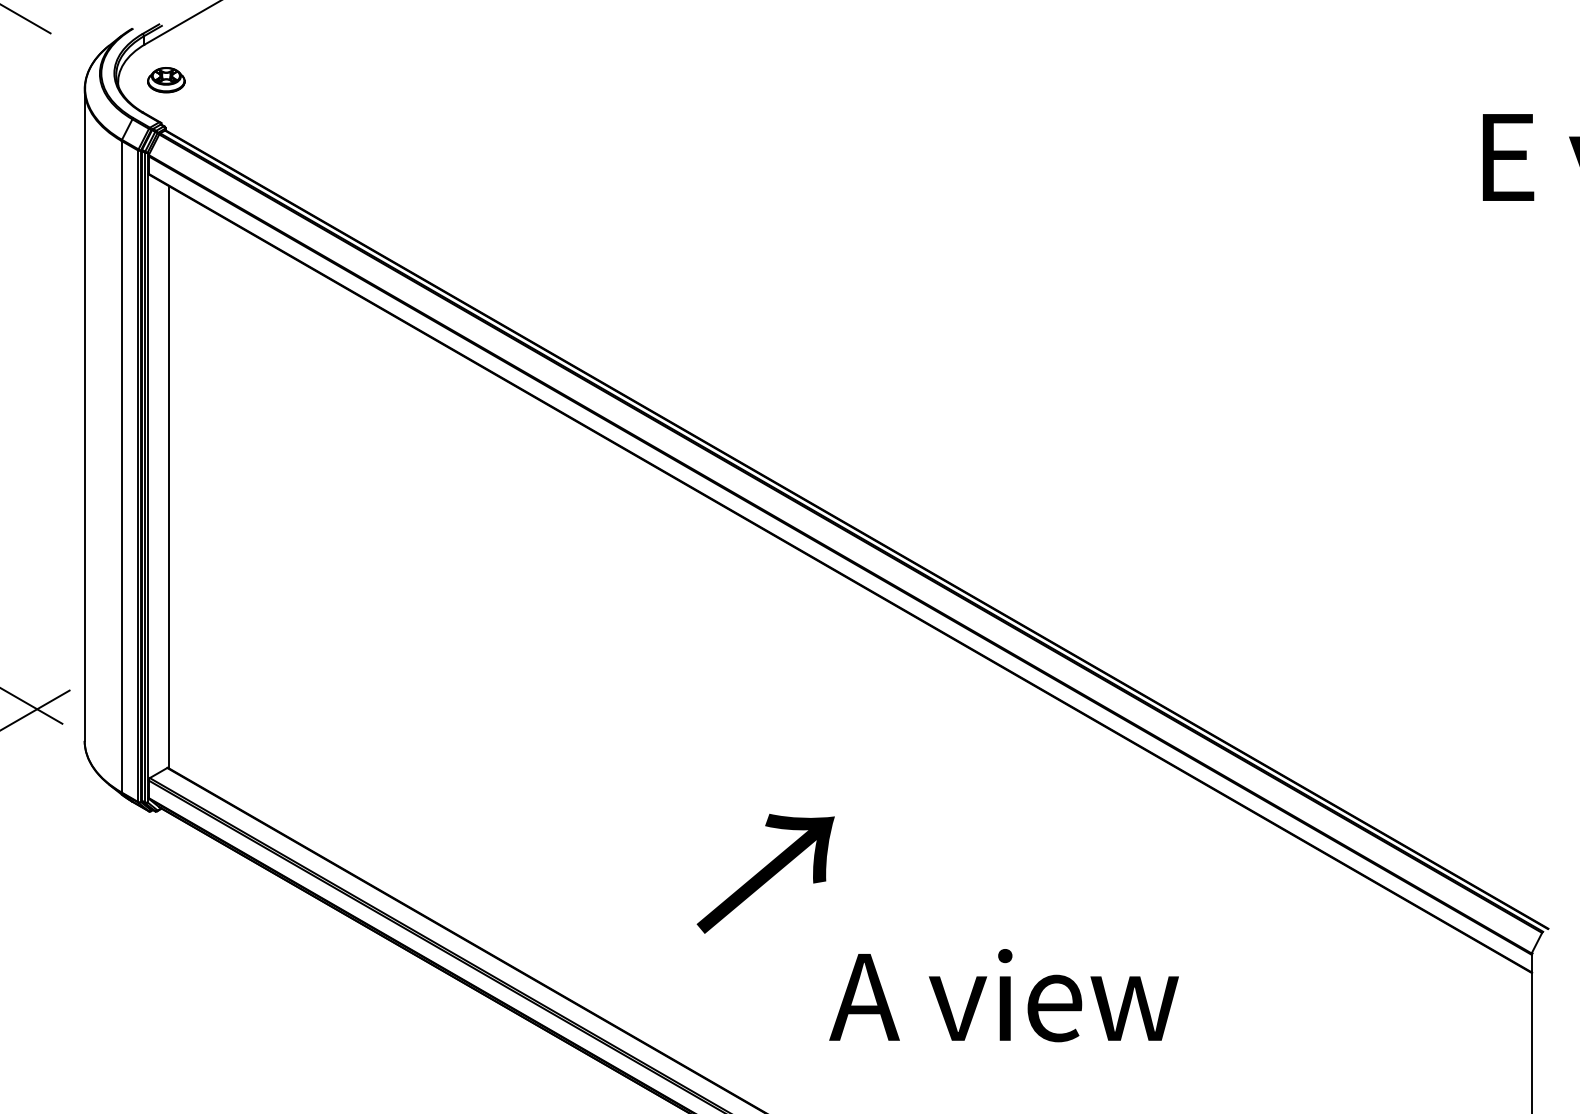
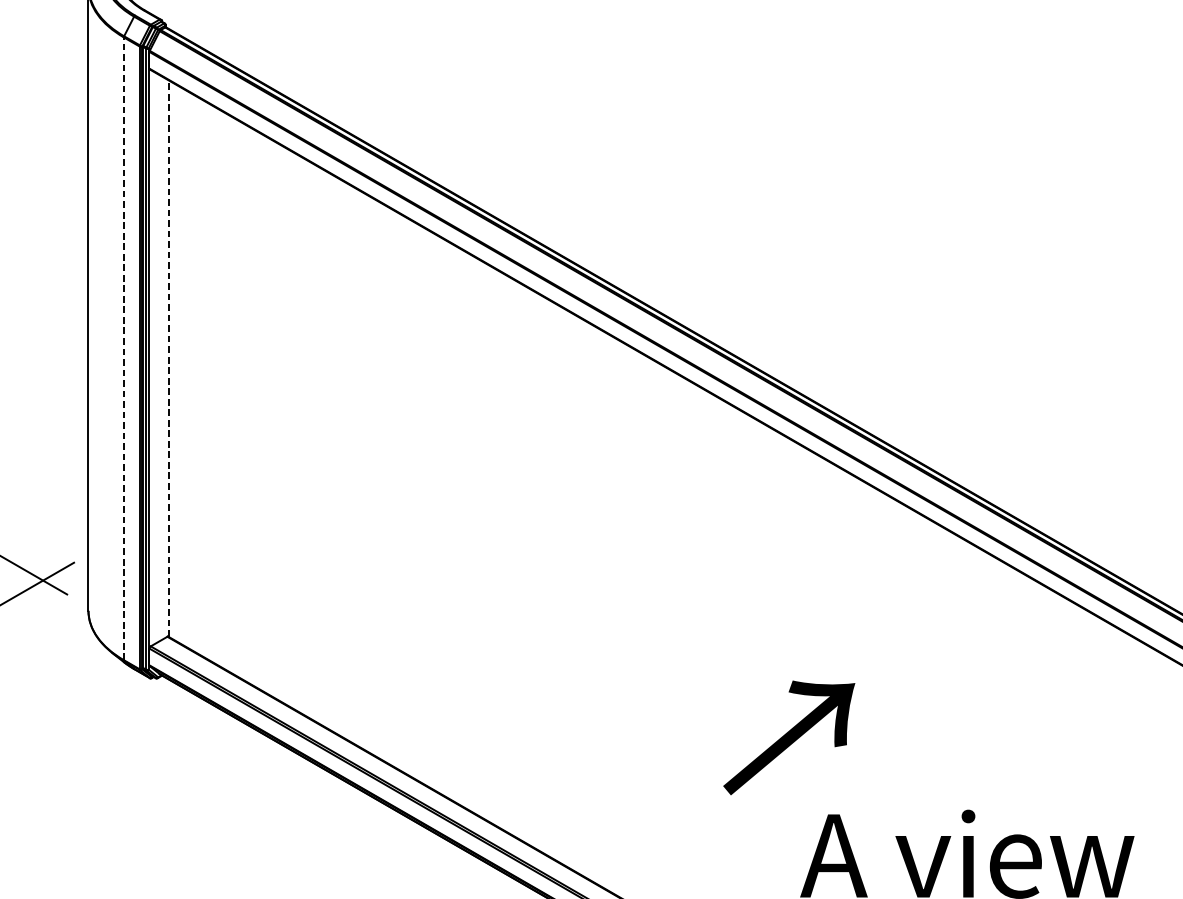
line: (121, 466) -> (123, 348), solid -> dashed
line: (168, 476) -> (168, 358), solid -> dashed
text: (765, 873) -> (788, 737), moved

